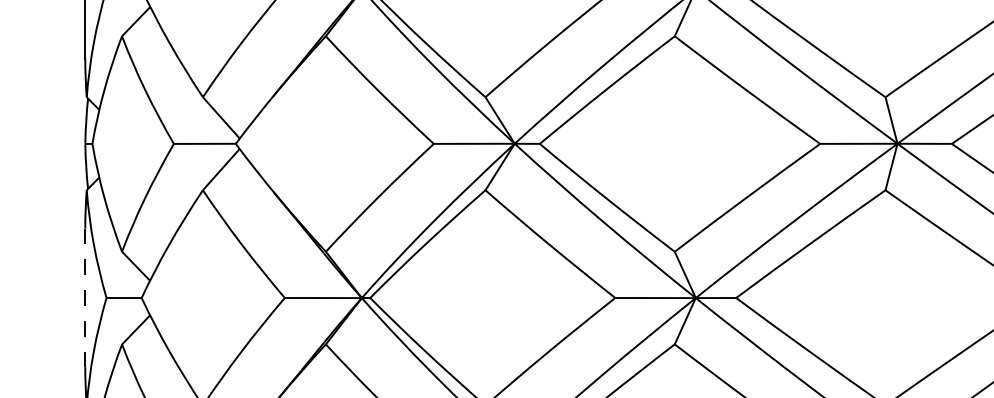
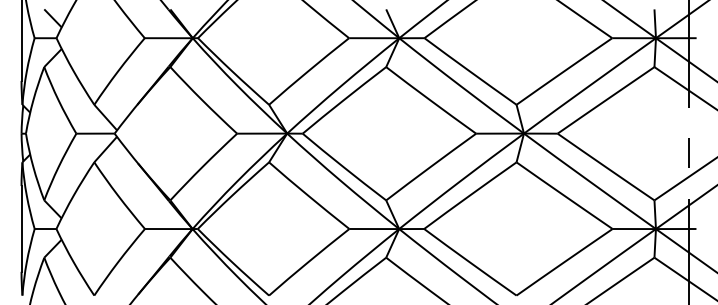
line: (85, 297) -> (21, 228), dashed -> solid

